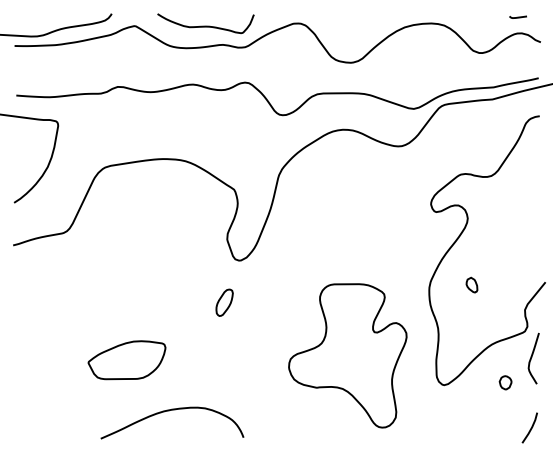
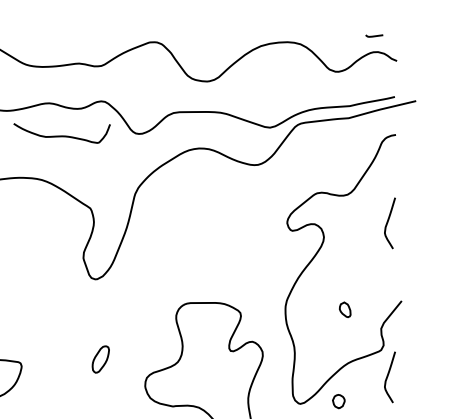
curve: (205, 25) -> (61, 135), moved
curve: (532, 203) -> (388, 222), added
part: (471, 284) -> (344, 309), moved
part: (224, 302) -> (100, 359), moved
part: (505, 382) -> (338, 401), moved

